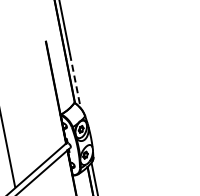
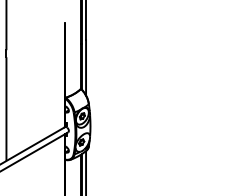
line: (75, 80) -> (86, 67), dashed -> solid

